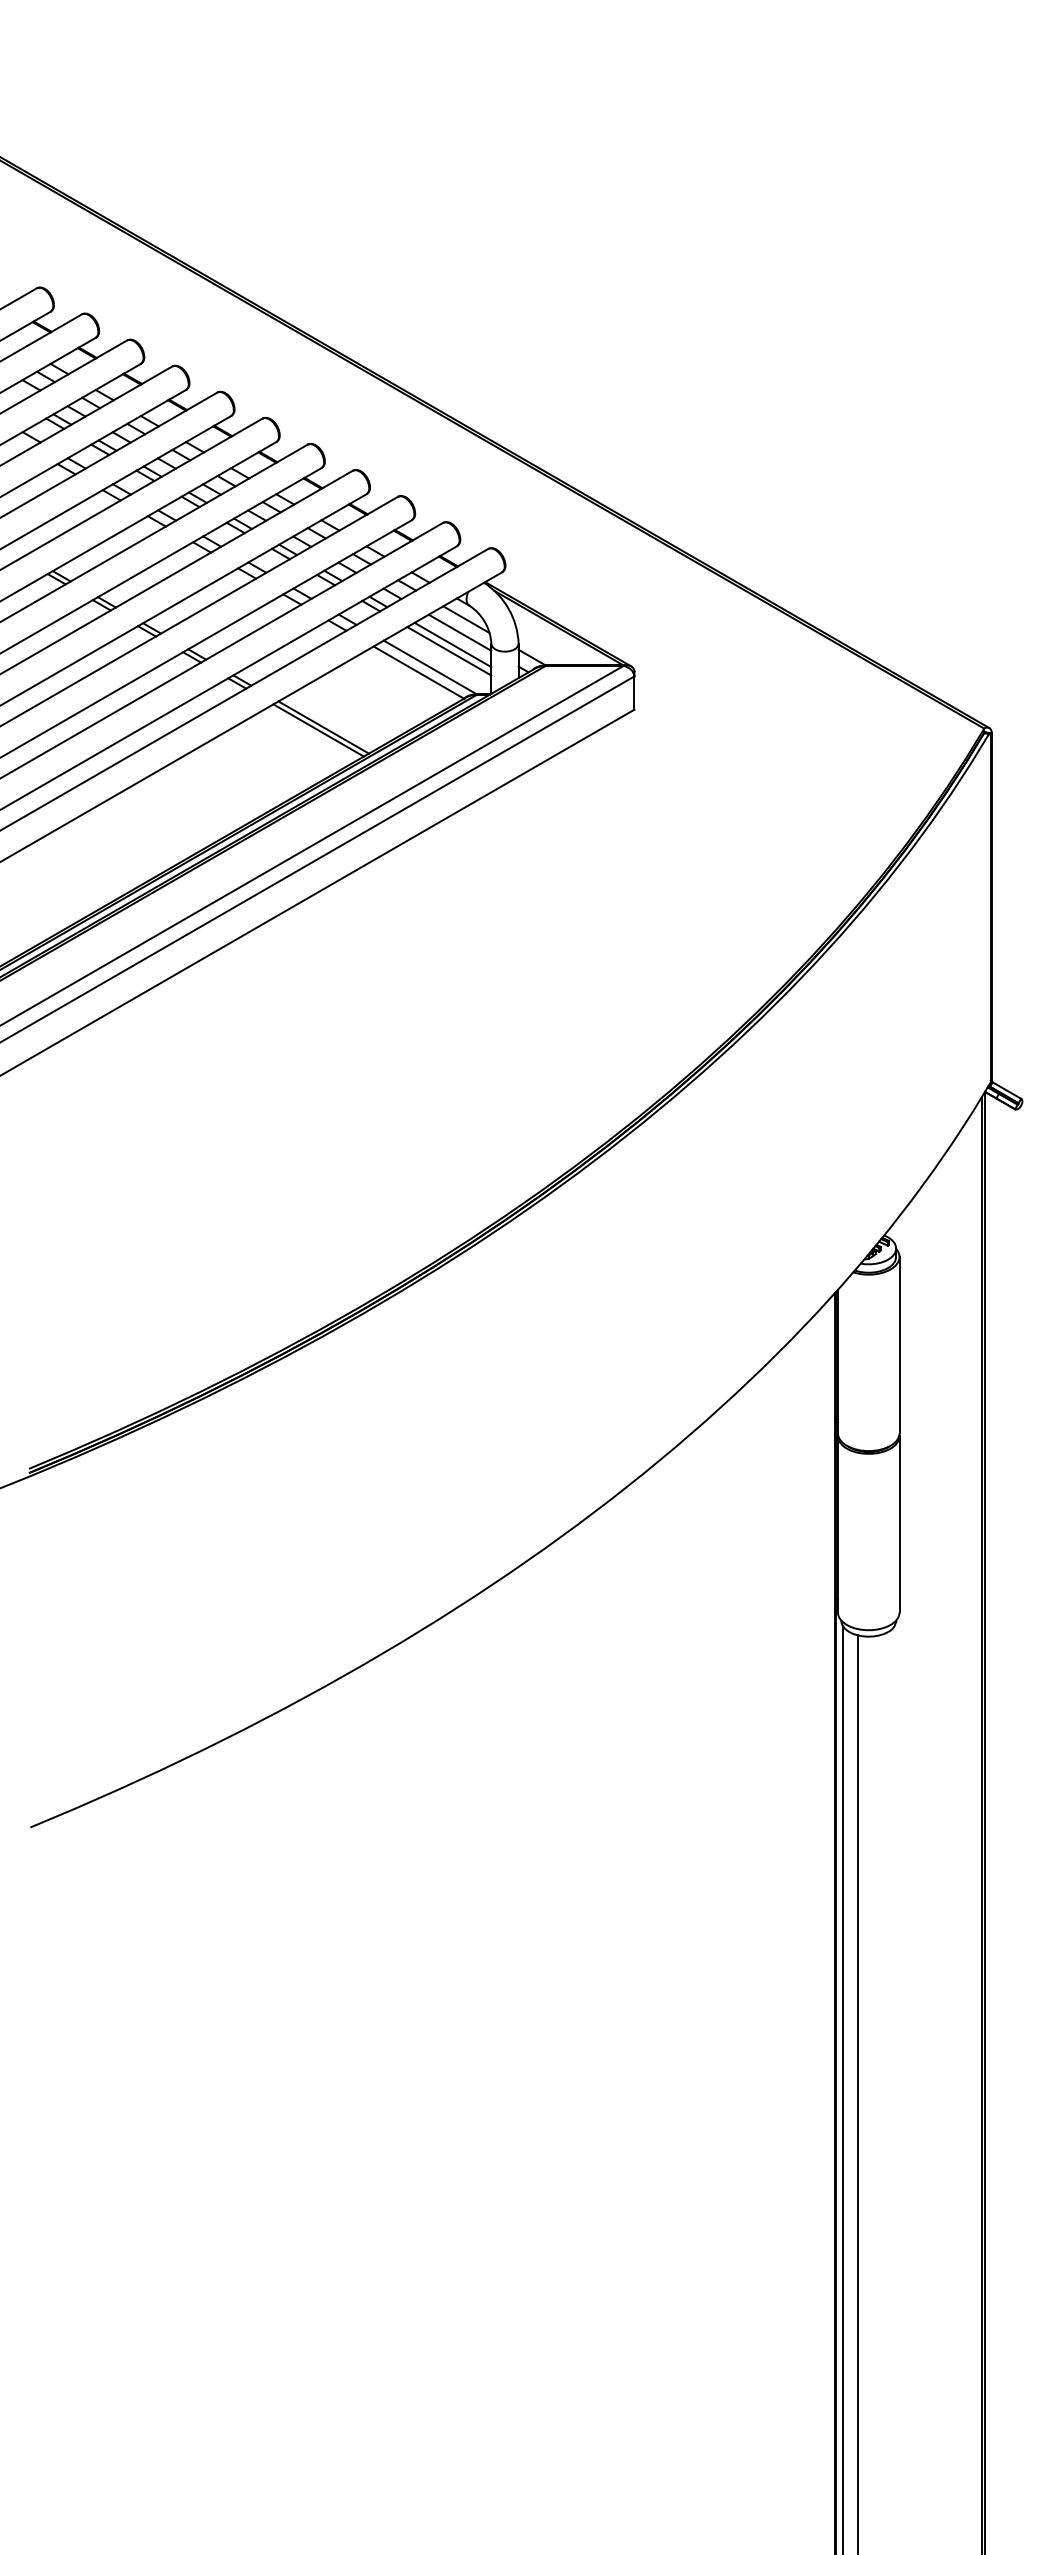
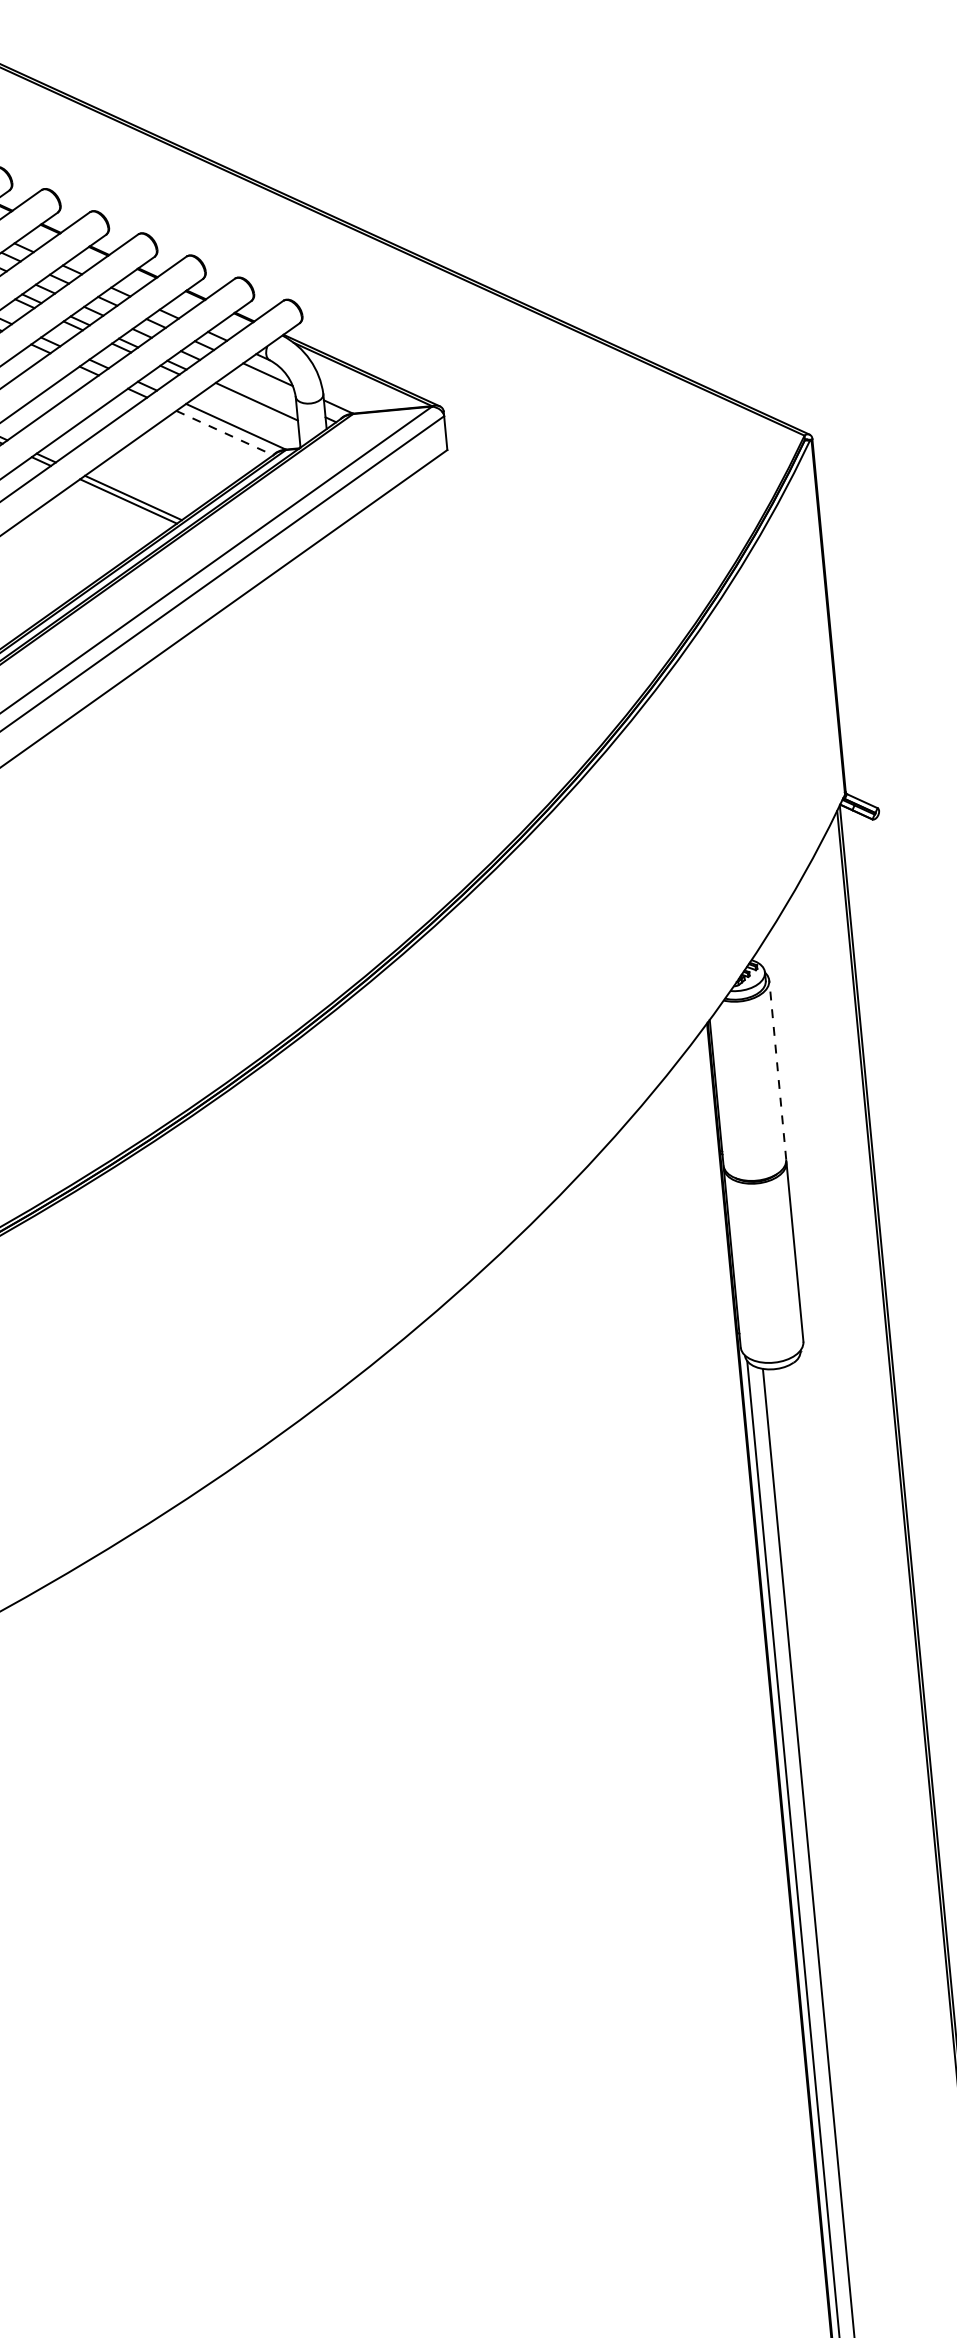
line: (459, 632) -> (262, 388), removed
line: (449, 651) -> (253, 408), removed
line: (419, 672) -> (225, 432), solid -> dashed
line: (899, 1344) -> (777, 1069), solid -> dashed

